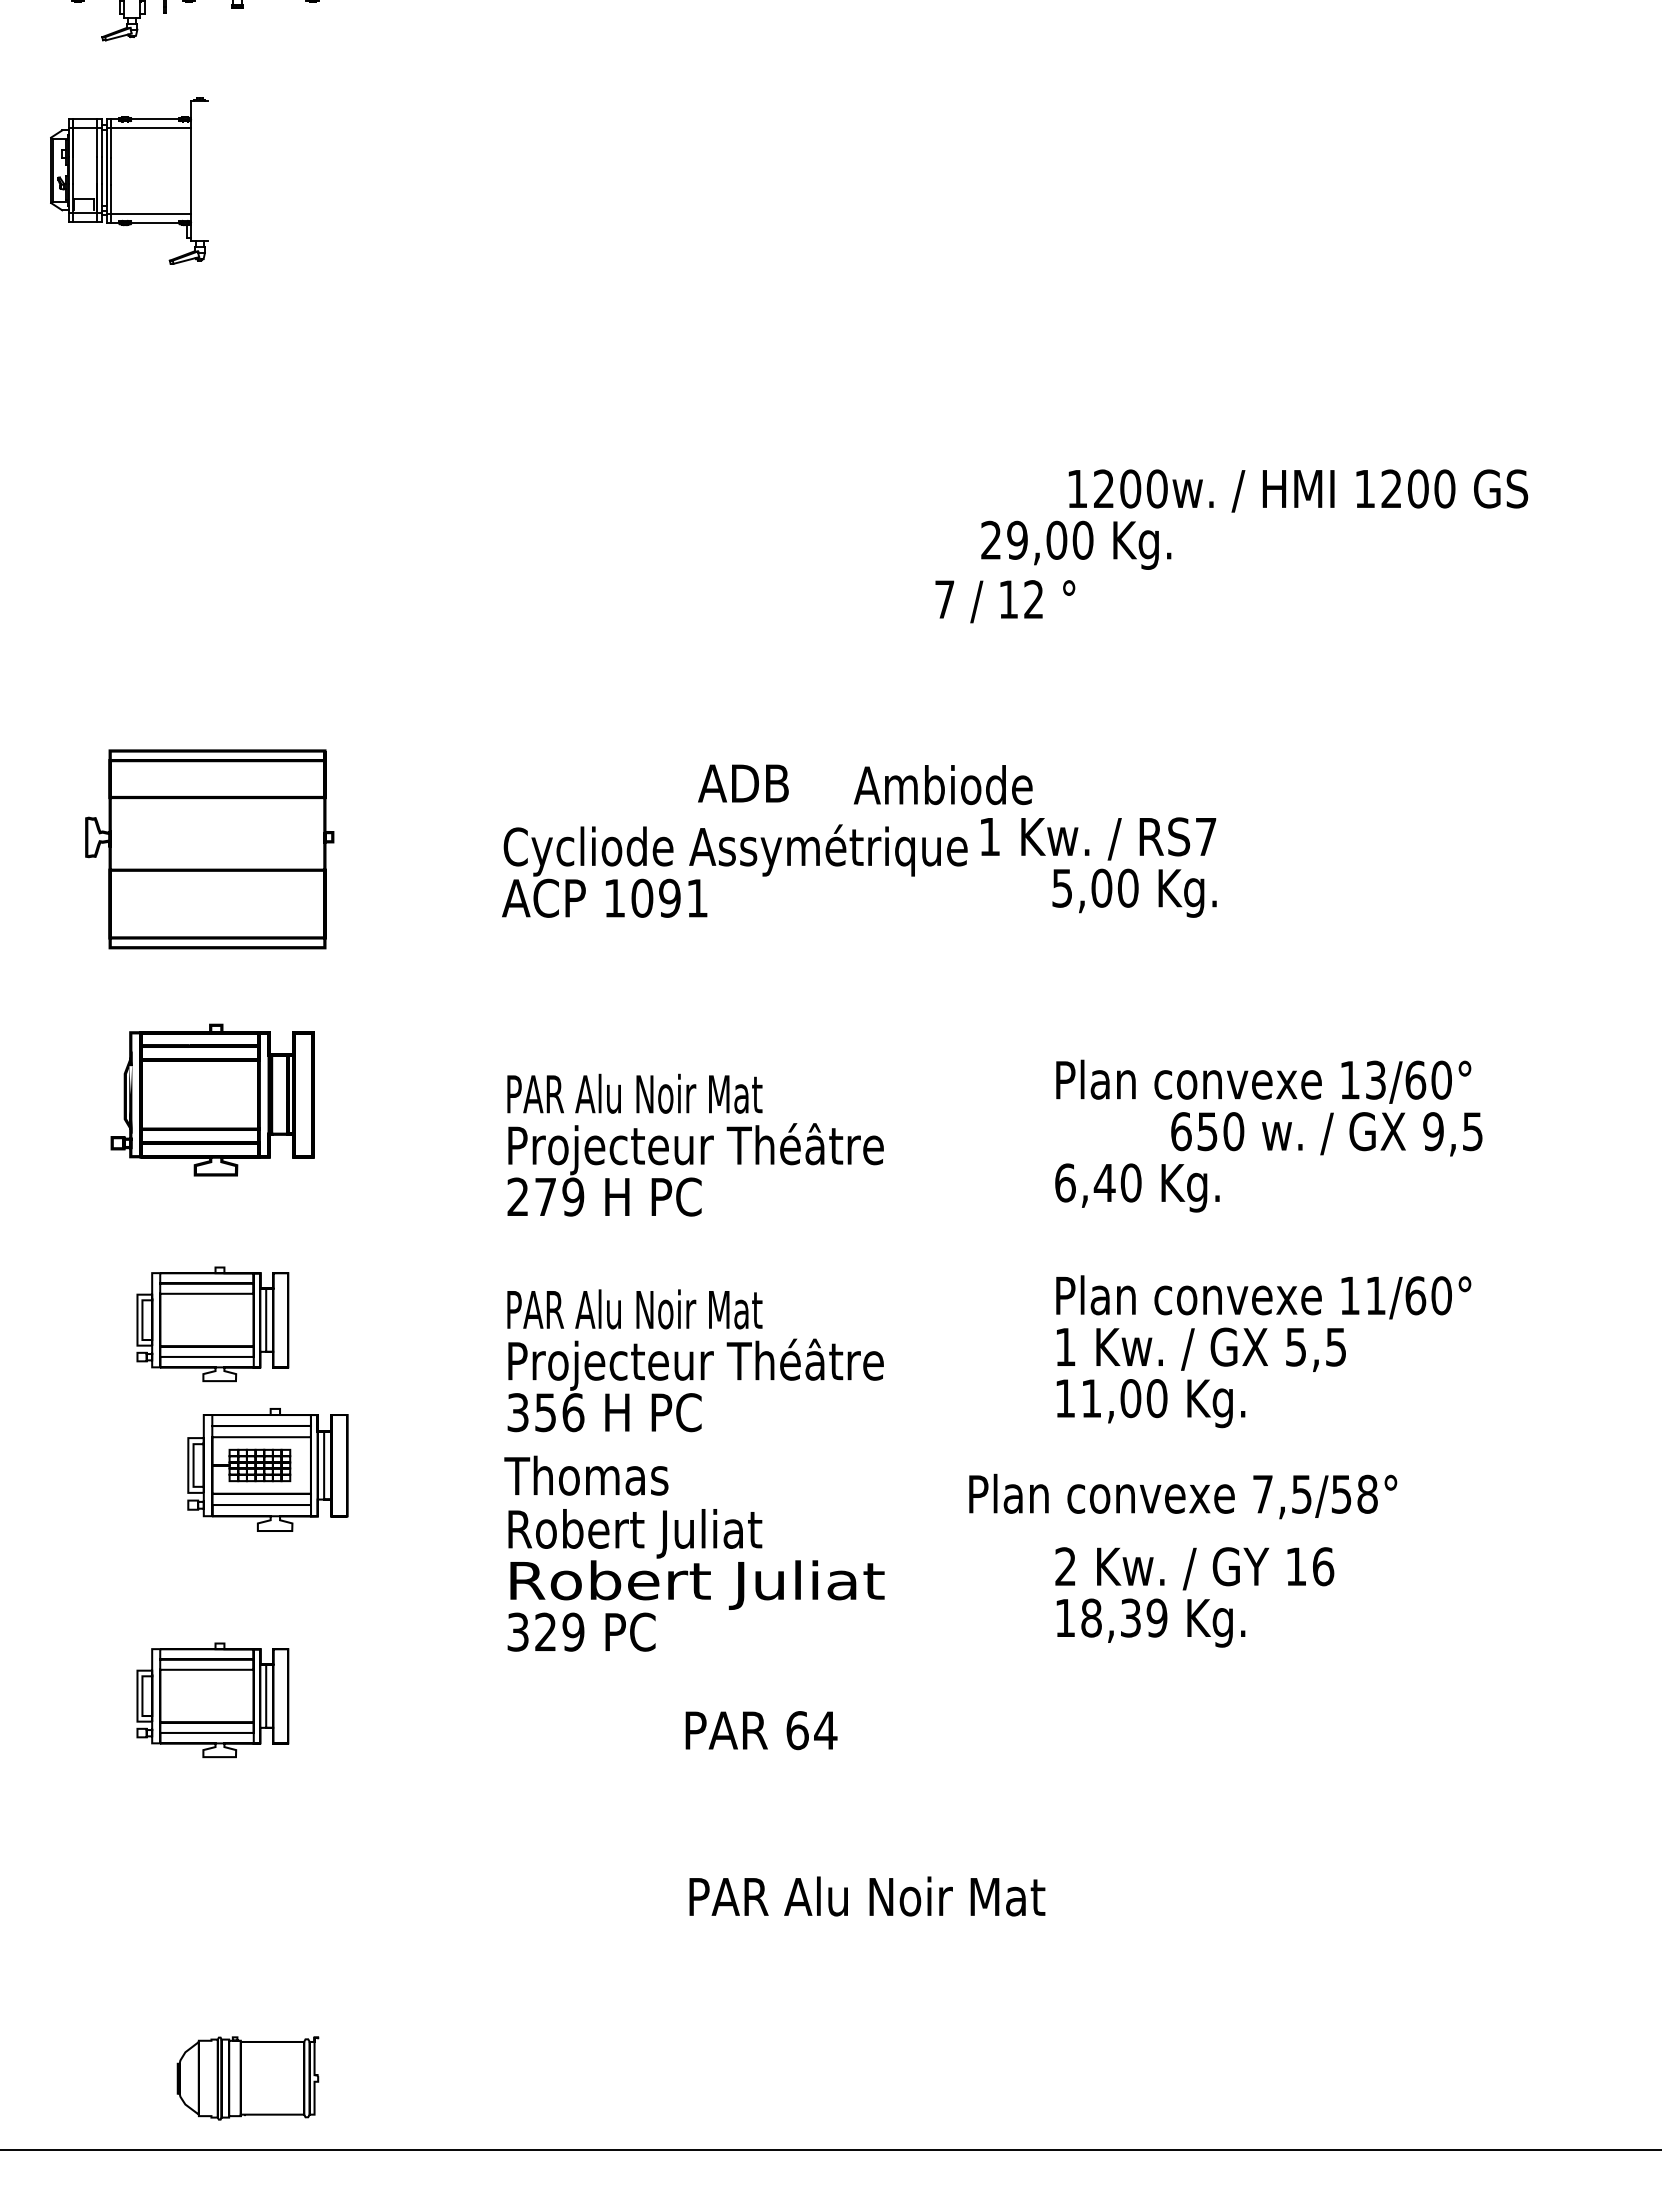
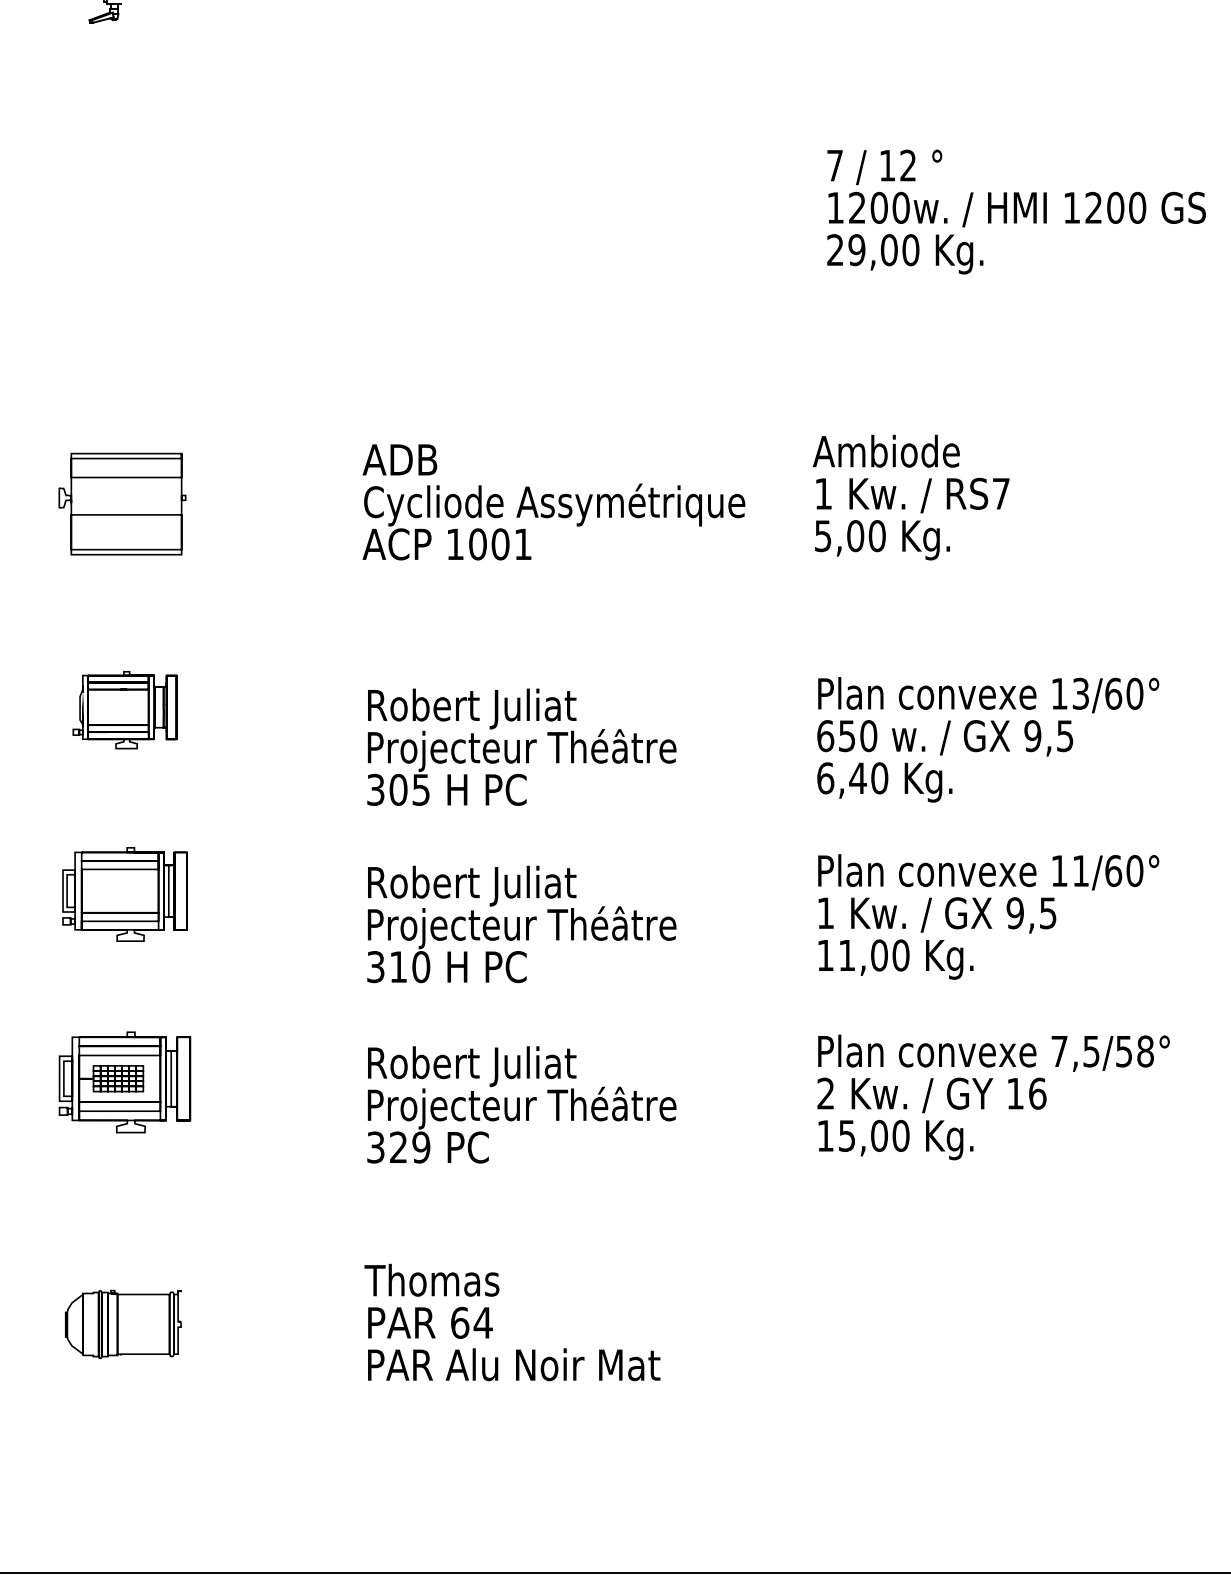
text: (1076, 544) -> (905, 253), moved
text: (1005, 601) -> (884, 167), moved
text: (743, 783) -> (400, 459), moved
text: (942, 785) -> (885, 451), moved
text: (1098, 838) -> (912, 495), moved
part: (209, 849) -> (122, 504), size x0.62
text: (669, 898) -> (500, 544), 1091 -> 1001
text: (634, 1098) -> (471, 708), PAR Alu Noir Mat -> Robert Juliat
part: (212, 1099) -> (124, 709), size x0.62
text: (1326, 1134) -> (944, 738), moved
text: (545, 1196) -> (398, 789), 279 -> 305
text: (634, 1314) -> (471, 886), PAR Alu Noir Mat -> Robert Juliat
text: (1295, 1346) -> (1014, 912), 5,5 -> 9,5
text: (559, 1412) -> (409, 966), 356 -> 310
part: (267, 1469) -> (124, 1082), moved
text: (586, 1475) -> (432, 1280), moved
text: (1183, 1496) -> (994, 1053), moved
text: (696, 1584) -> (522, 1108), Robert Juliat -> Projecteur Théâtre
text: (1124, 1617) -> (874, 1135), 18,39 -> 15,00
part: (212, 1700) -> (124, 1203), removed
text: (761, 1730) -> (430, 1322), moved
text: (867, 1896) -> (514, 1364), moved
part: (247, 2078) -> (123, 1324), moved

